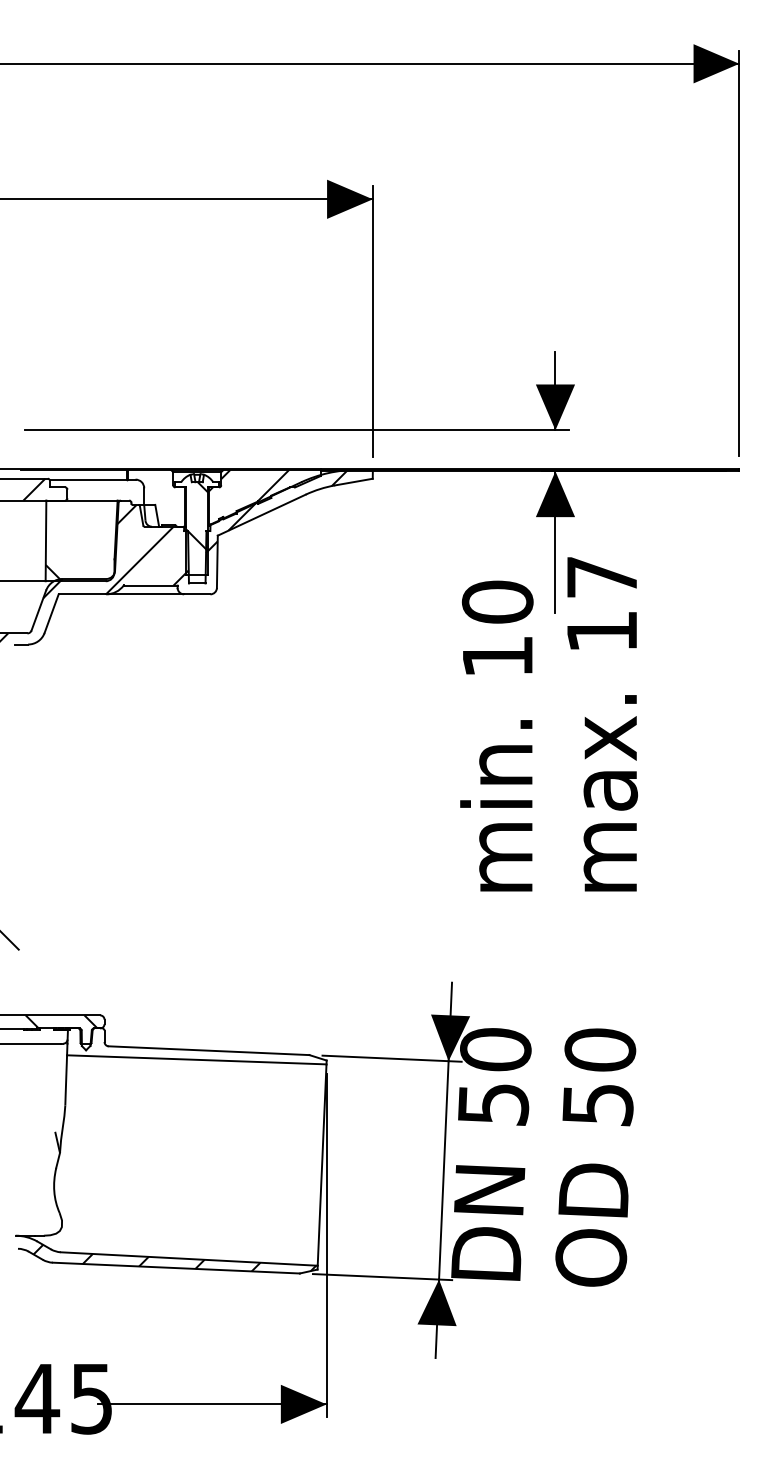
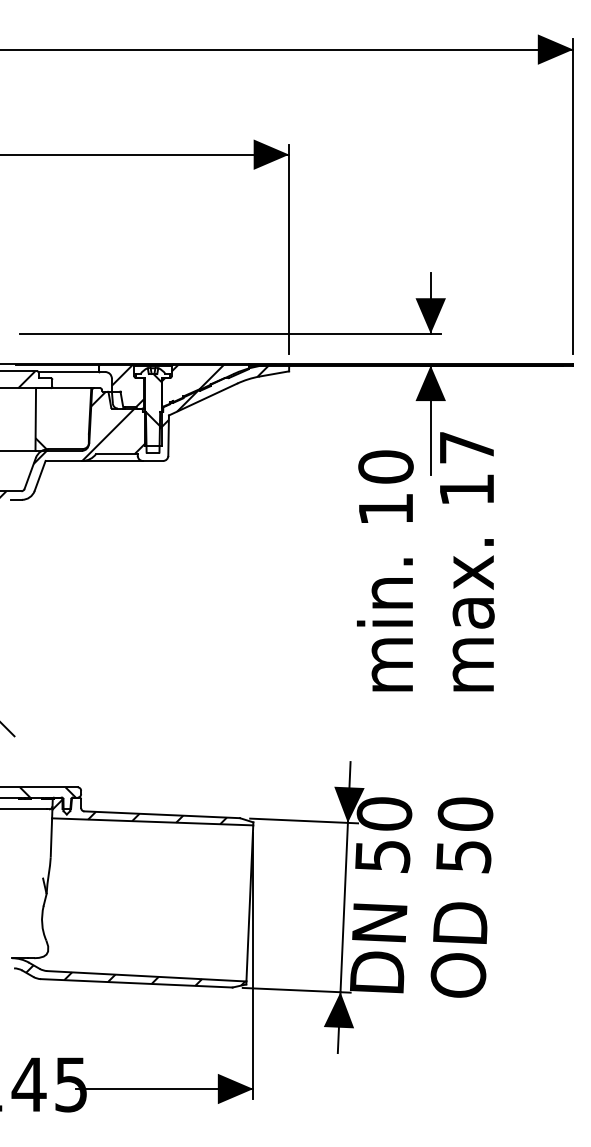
hatch: (164, 497) -> (127, 385), added
hatch: (179, 1046) -> (139, 811), added

